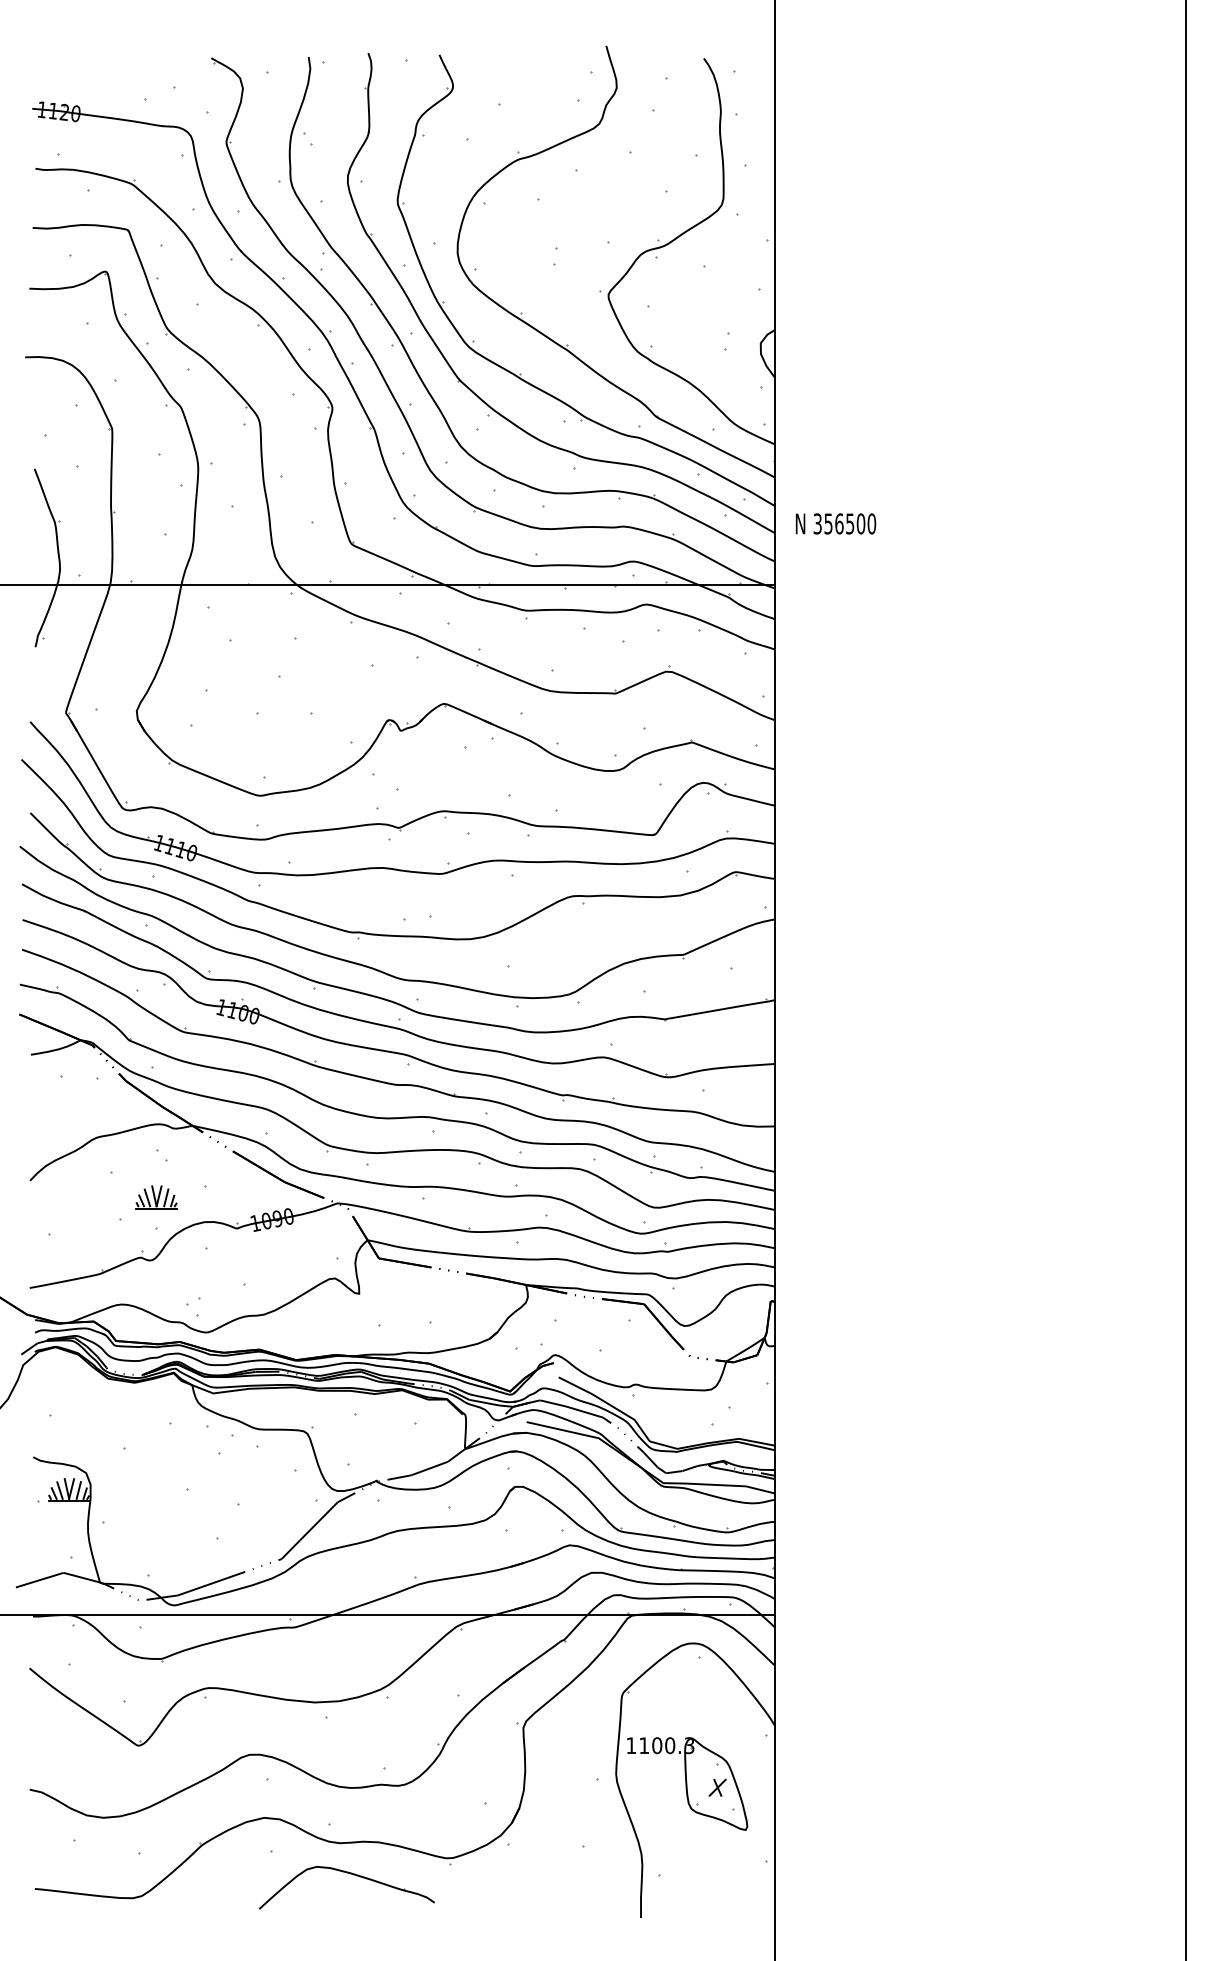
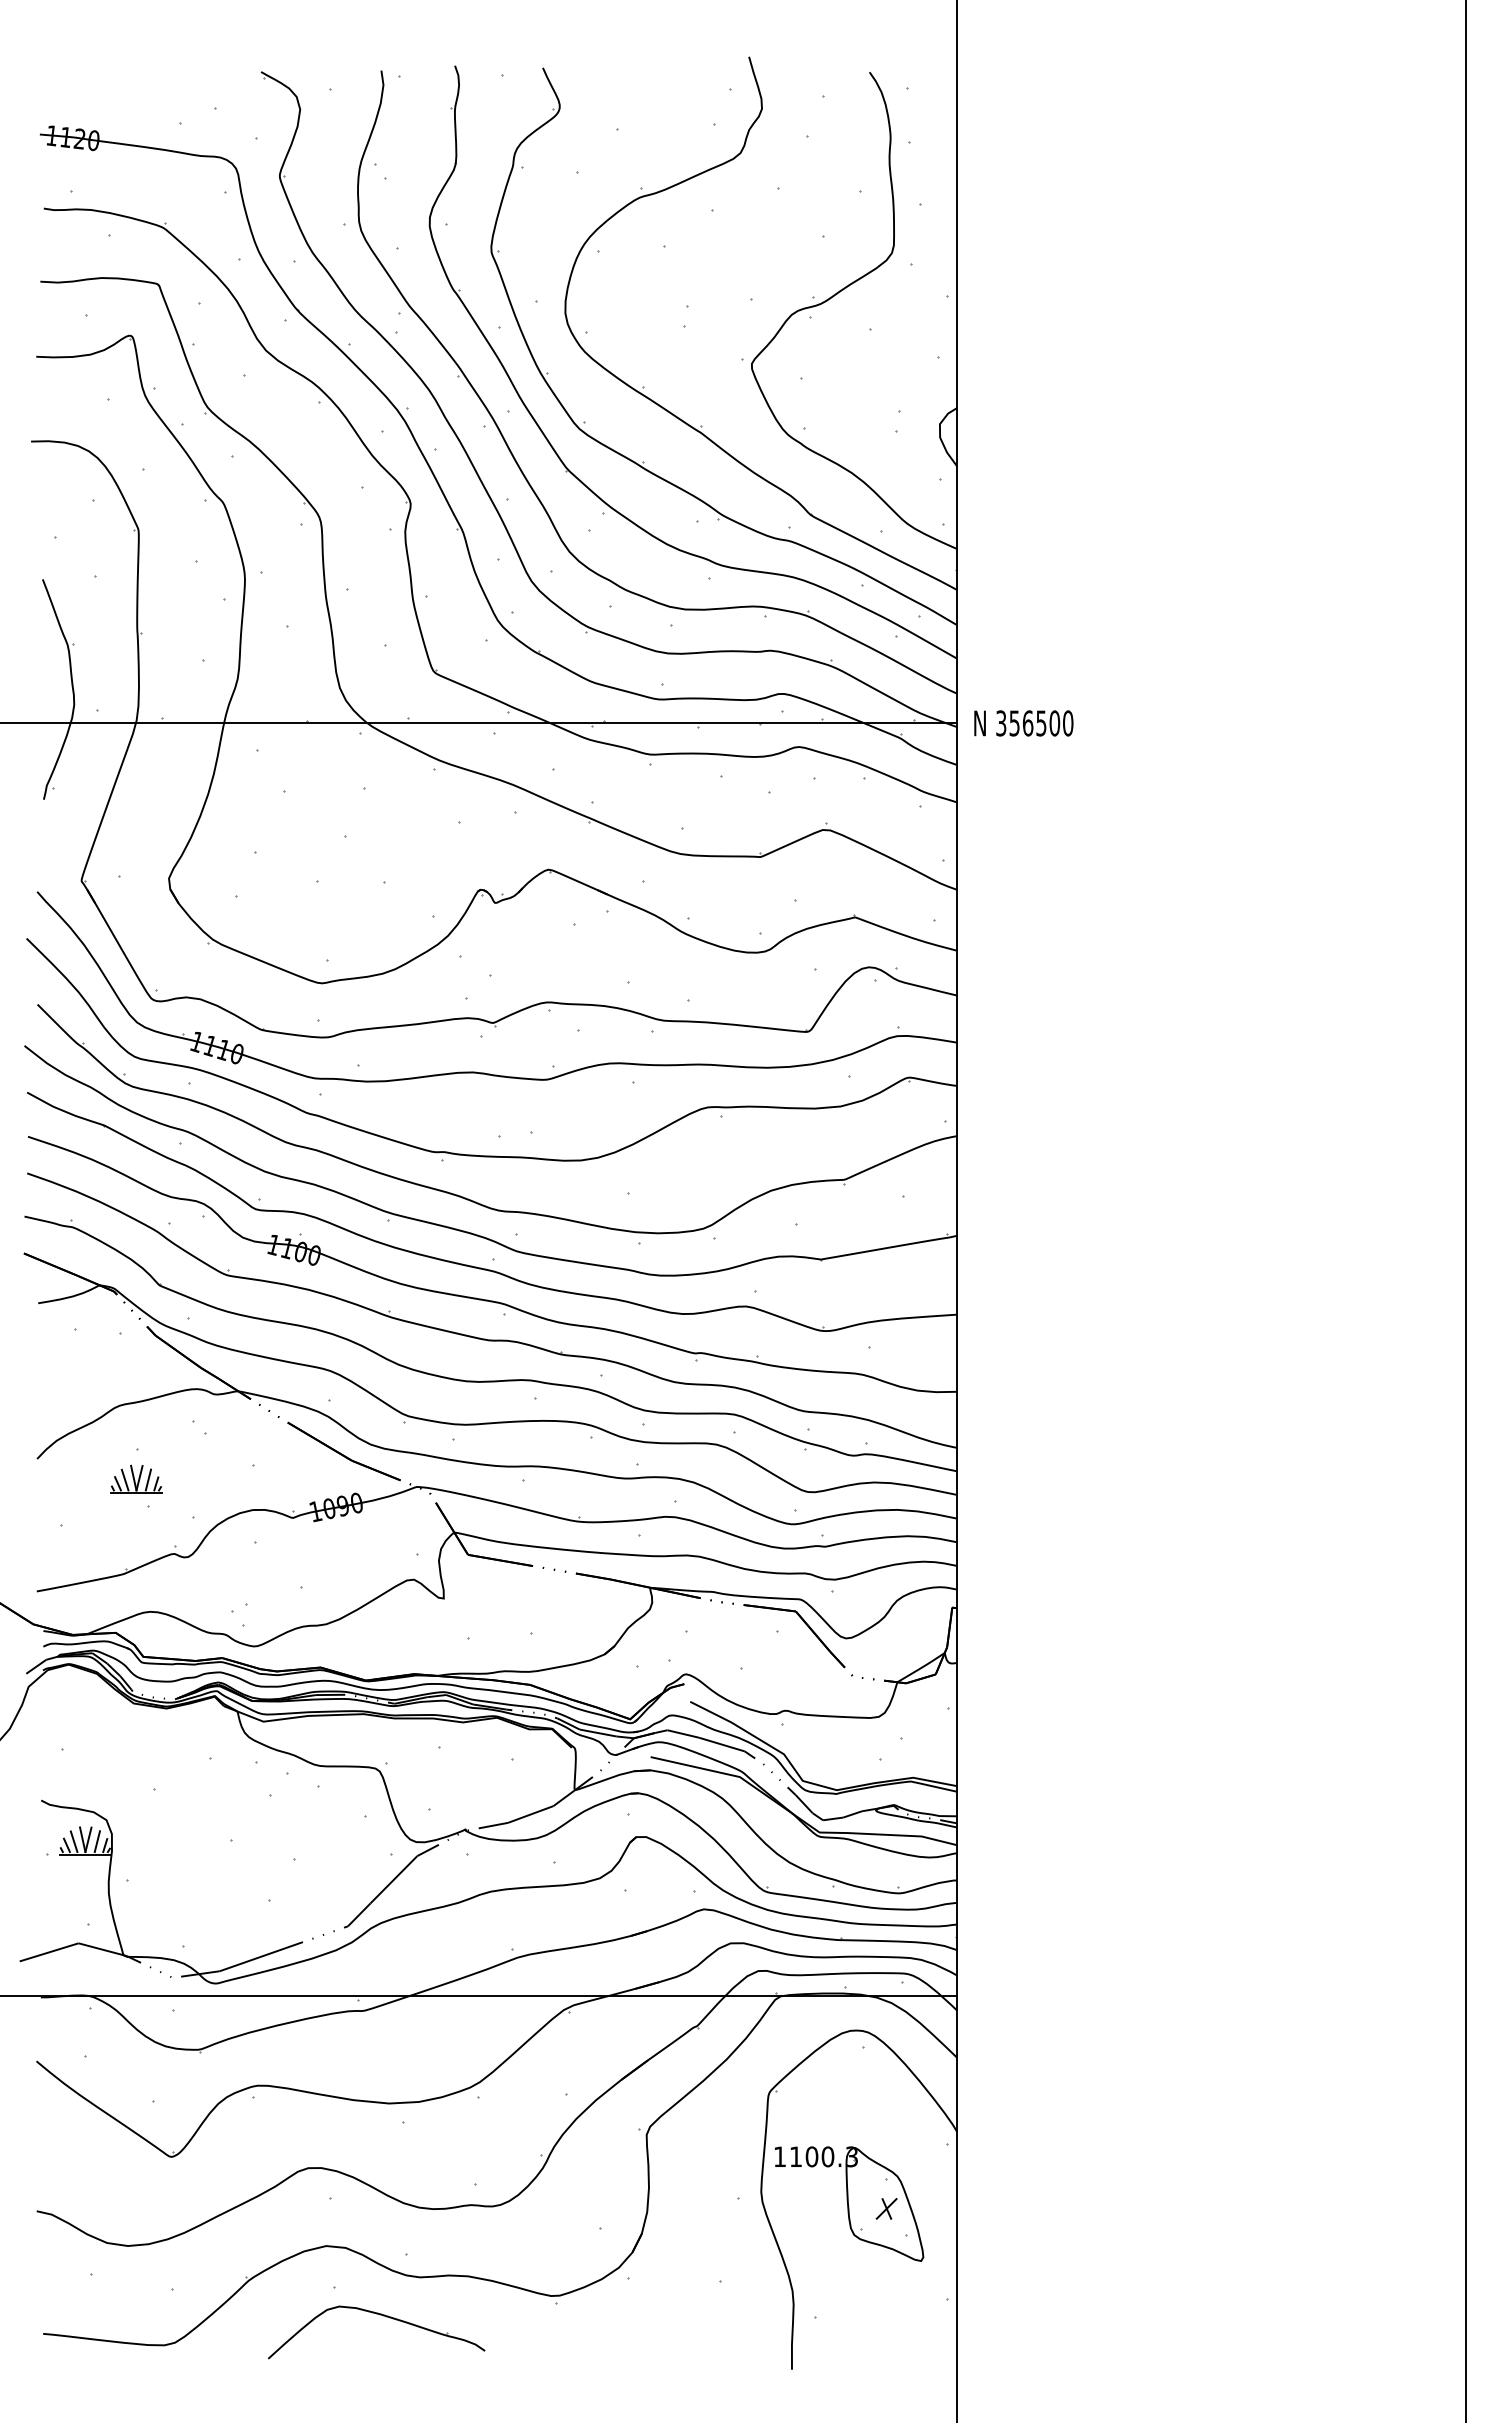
text: (835, 523) -> (1023, 723), moved
part: (156, 1196) -> (136, 1478), moved
part: (350, 1874) -> (380, 2315), moved

